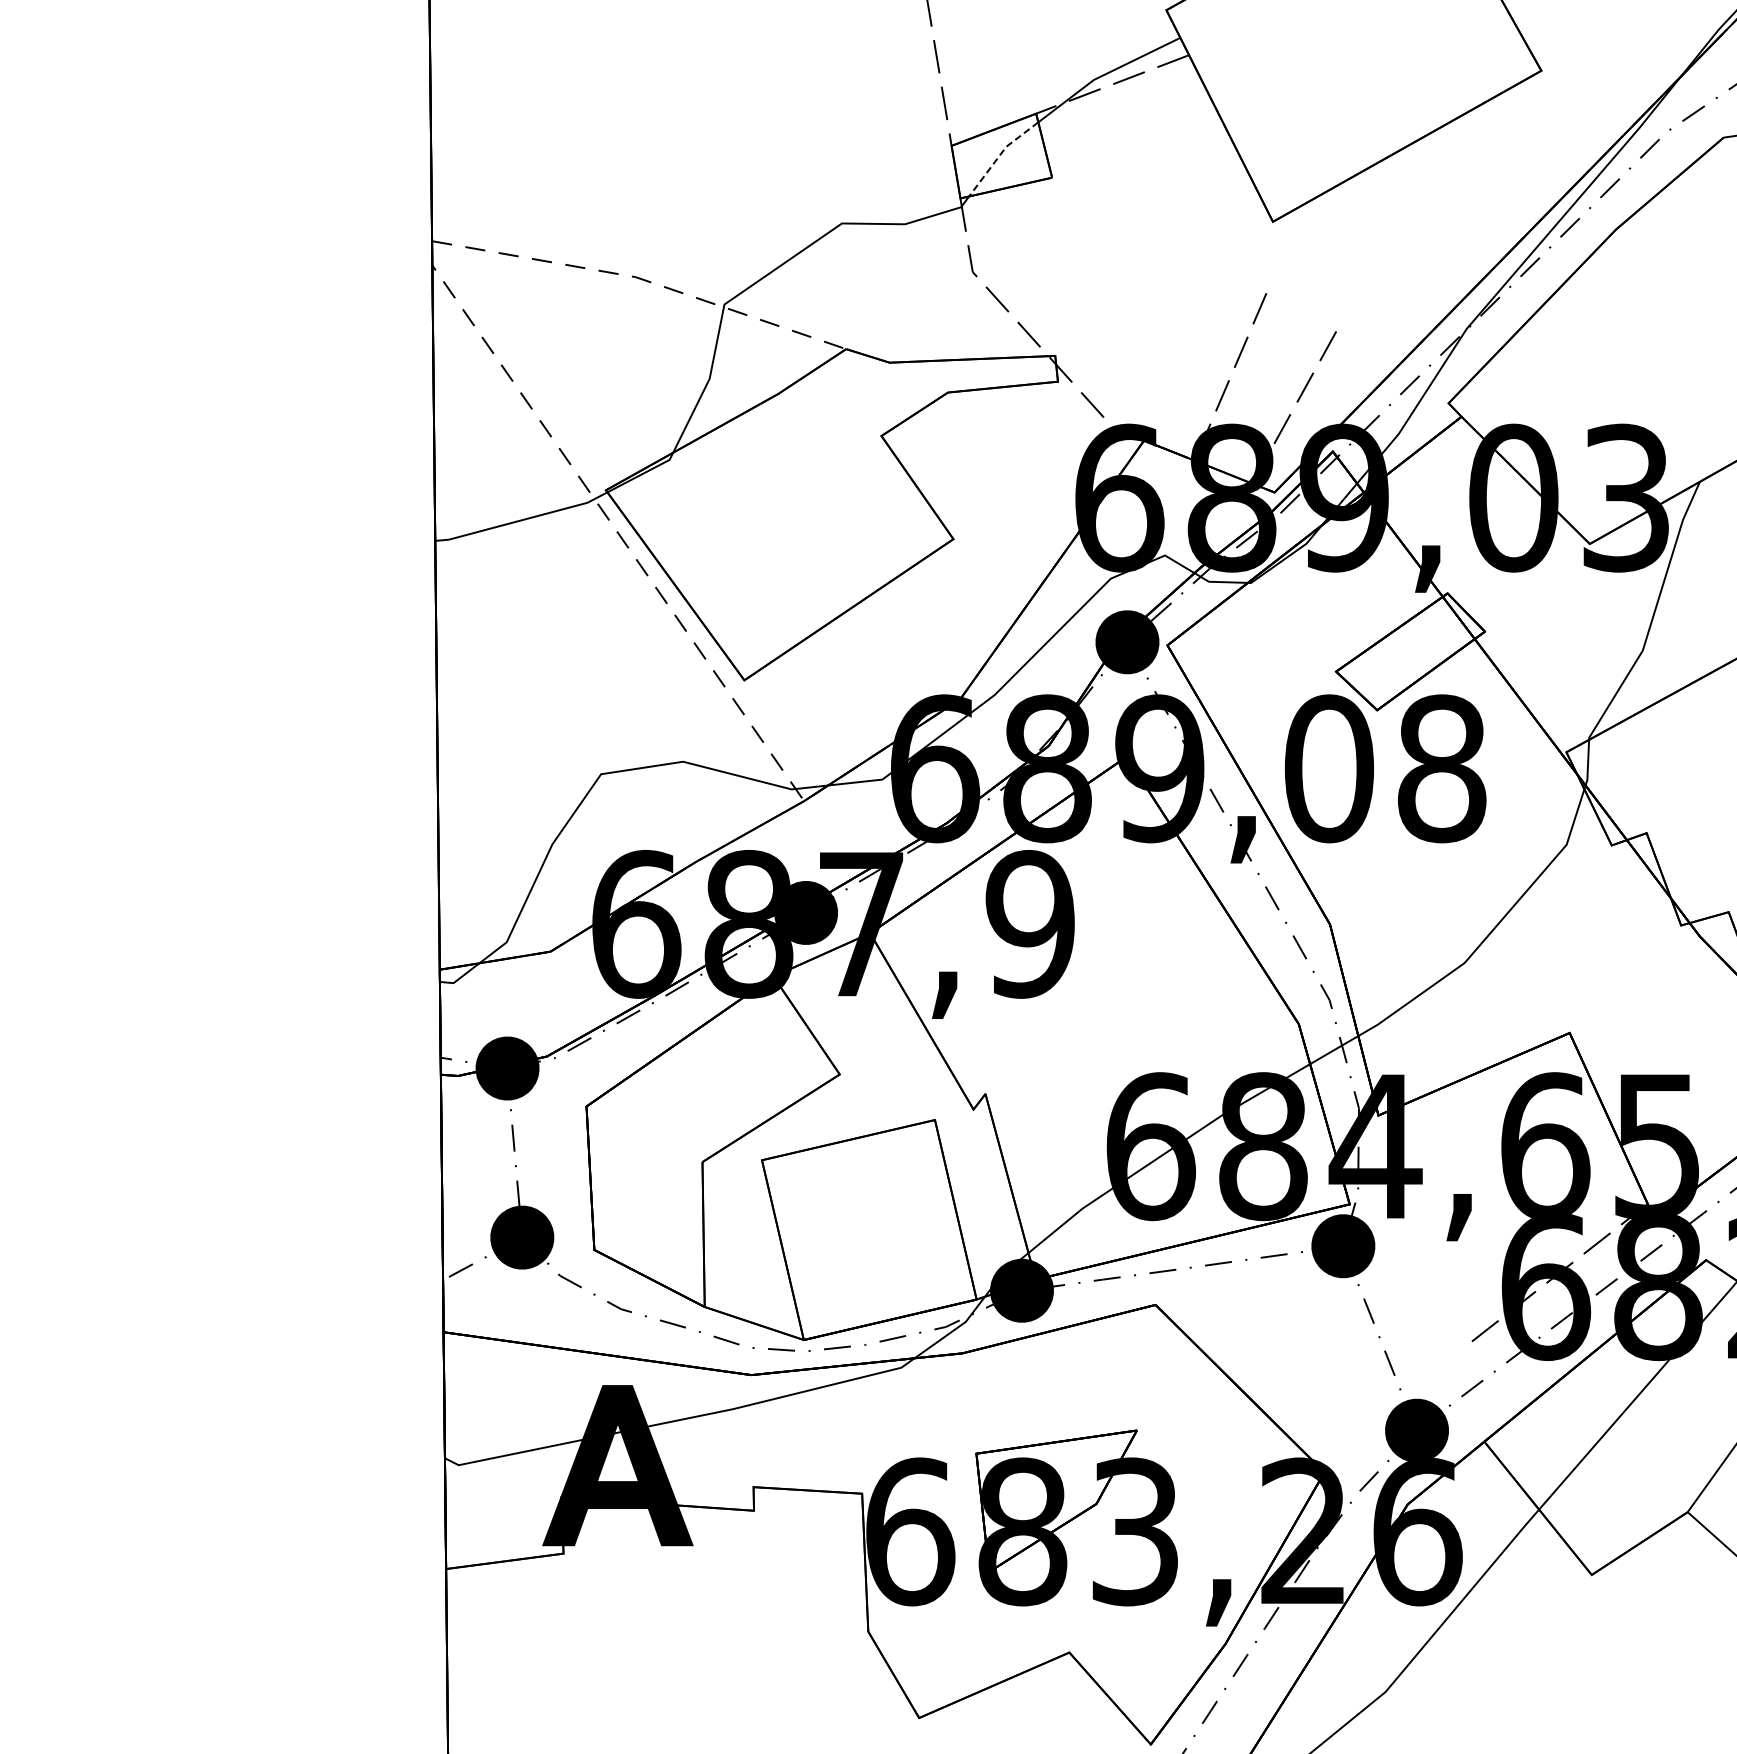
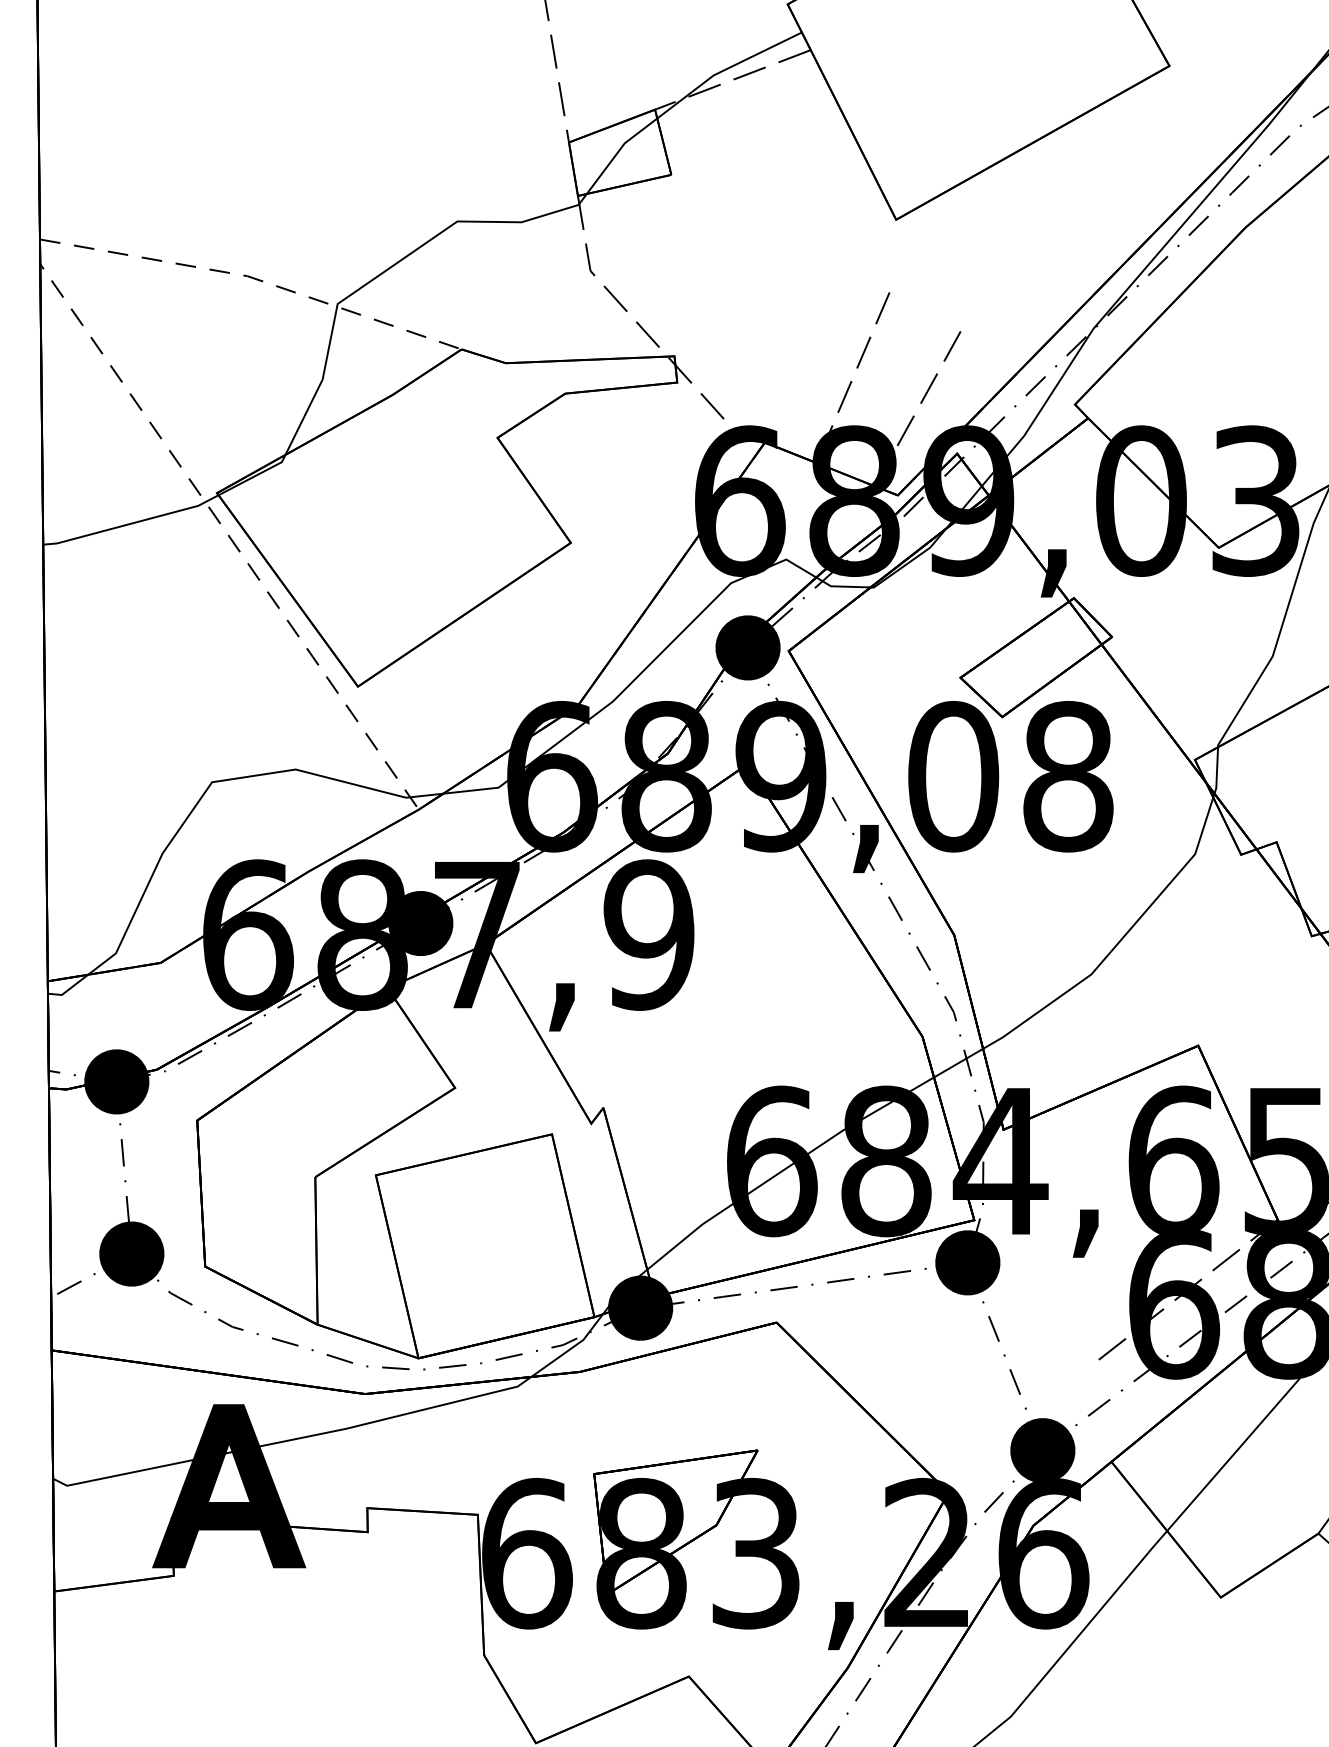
line: (999, 155) -> (617, 152), dashed -> solid

